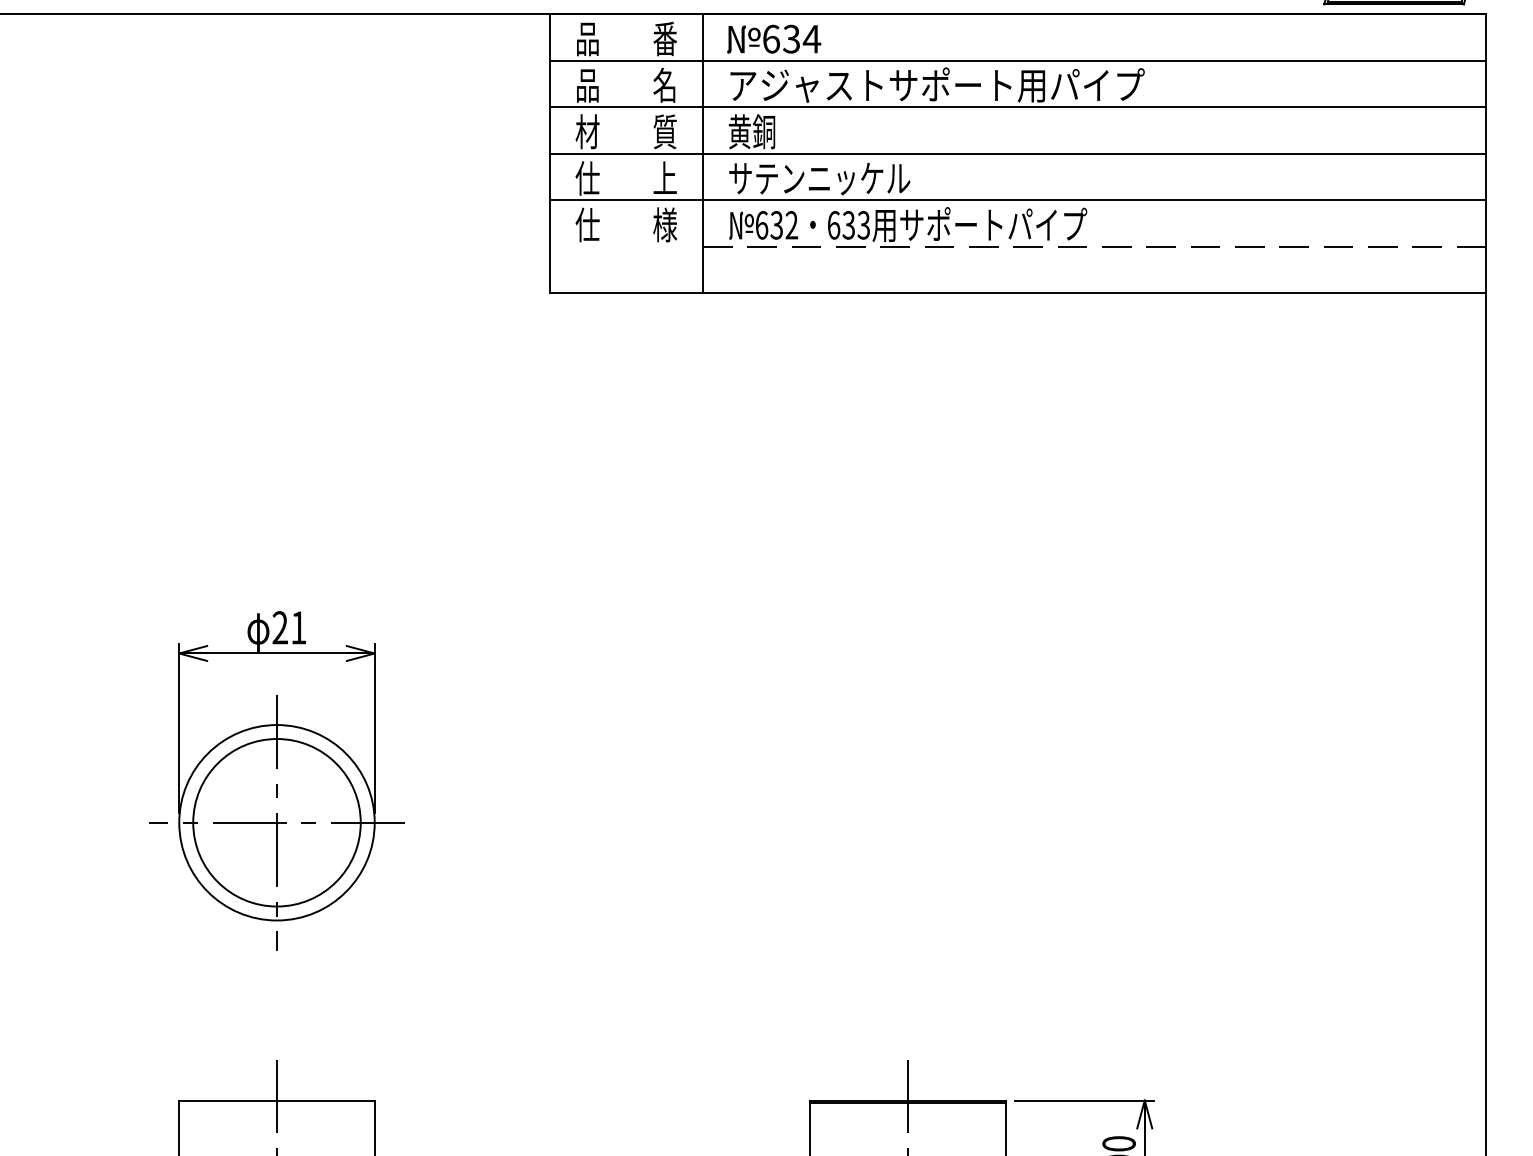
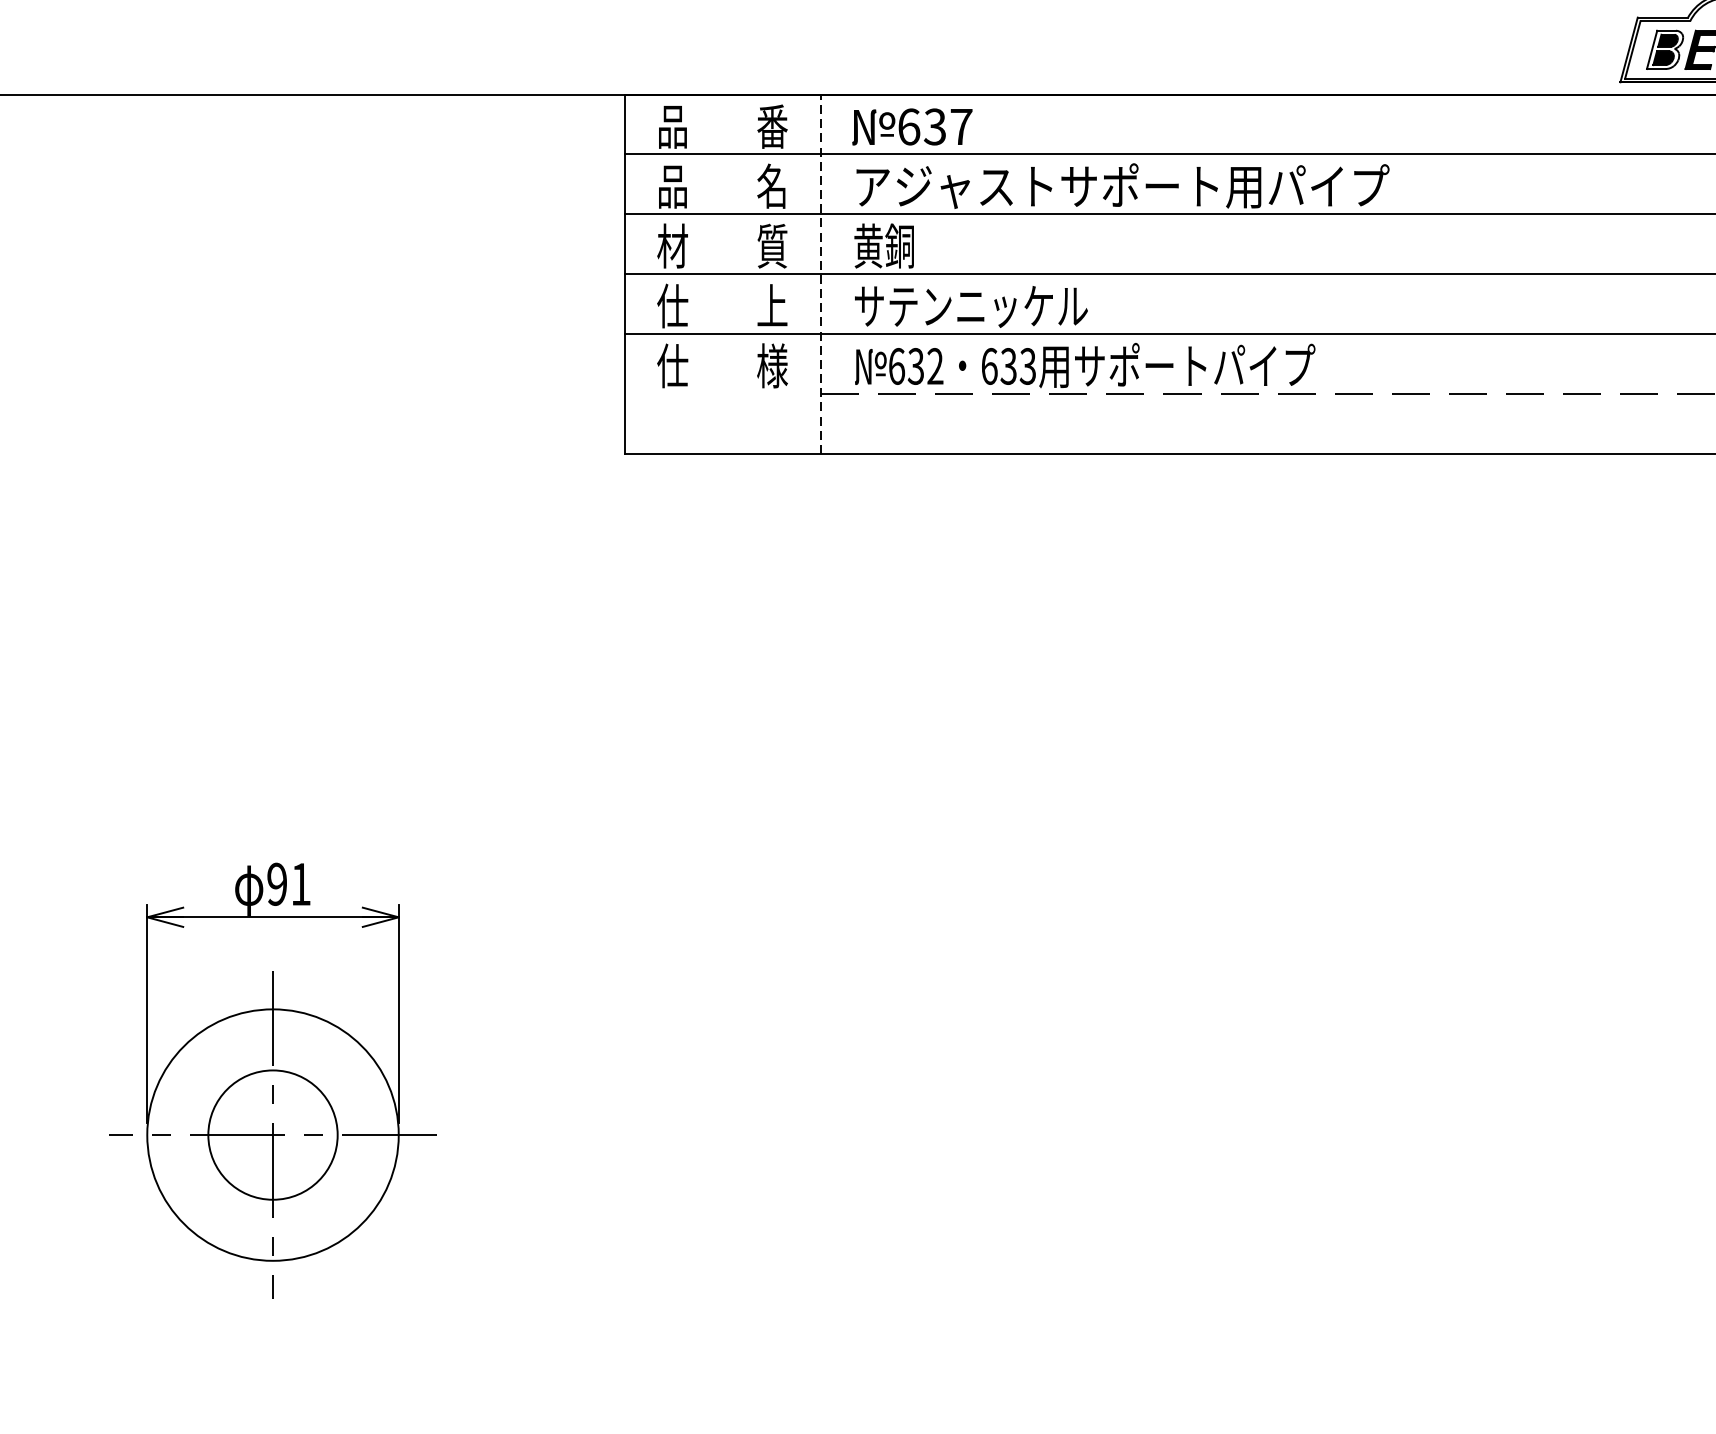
text: (811, 39) -> (960, 127), 634 -> 637
line: (703, 153) -> (821, 274), solid -> dashed
text: (279, 627) -> (276, 883), 21 -> 91
circle: (276, 822) -> (272, 1134), size x0.6

